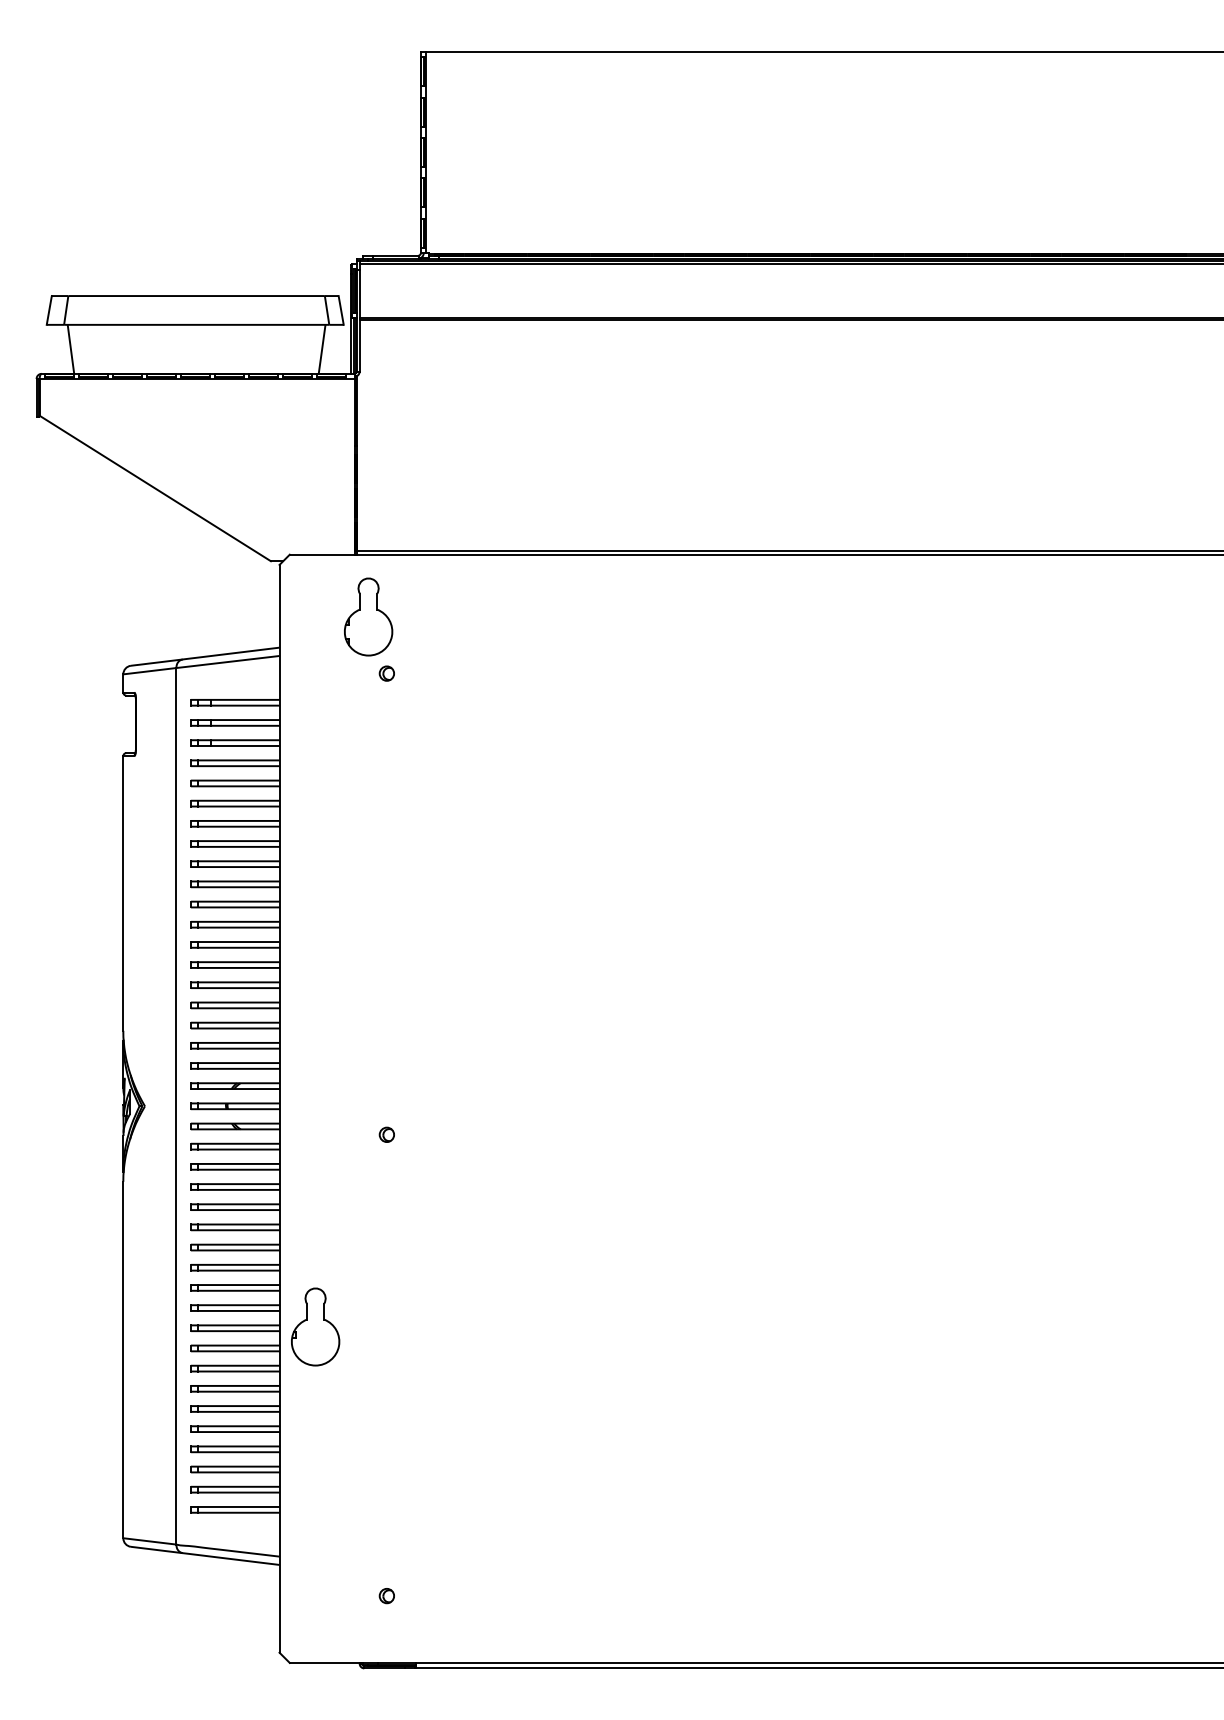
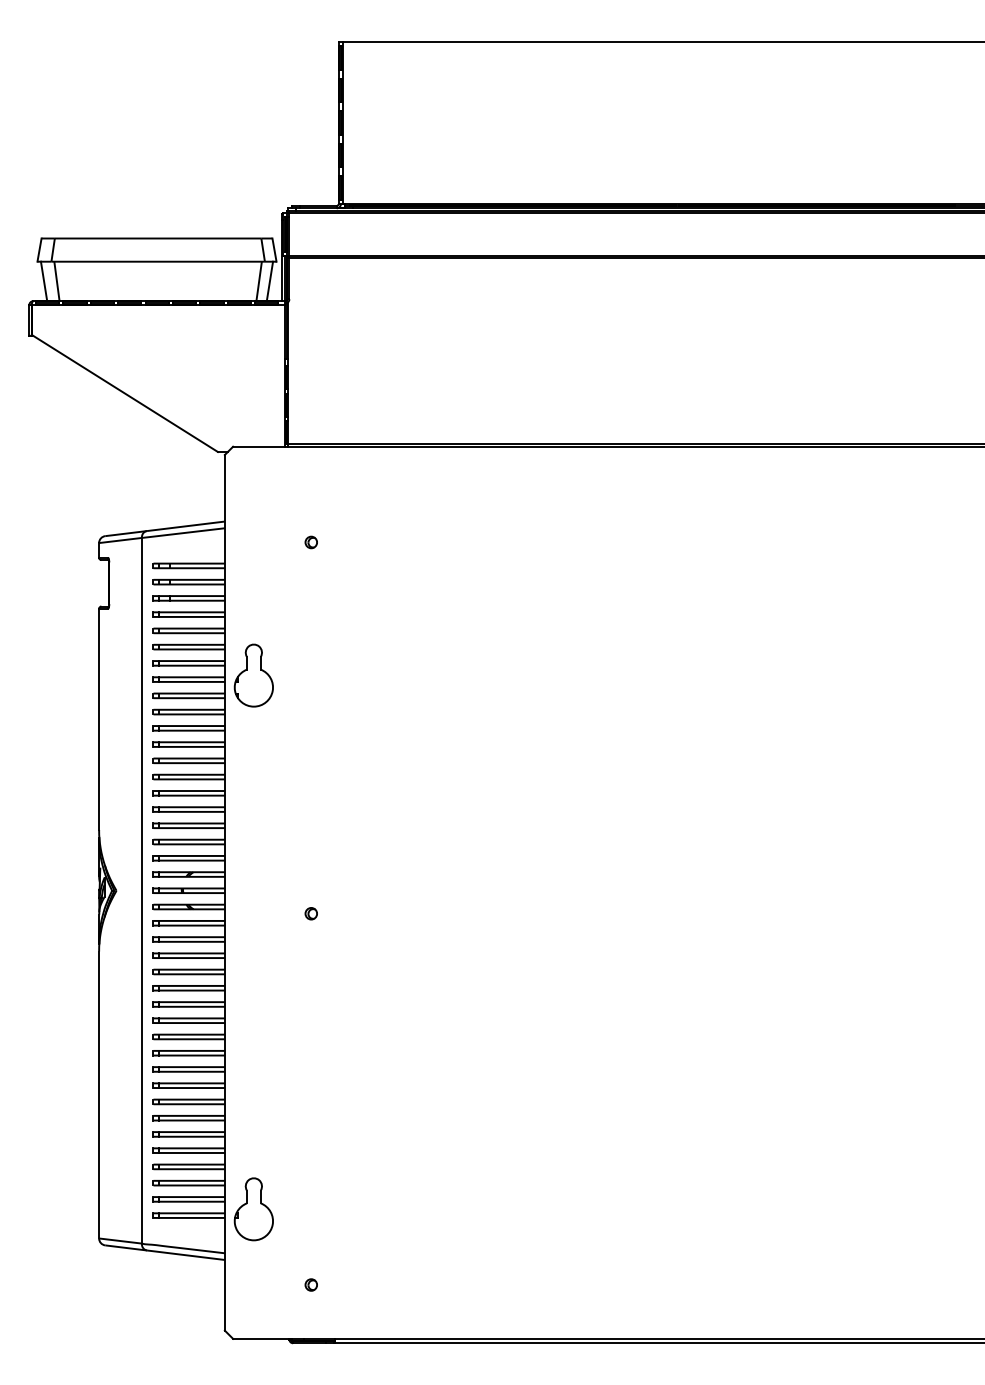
line: (54, 348) -> (43, 280), added
line: (335, 348) -> (269, 280), added
part: (368, 616) -> (253, 675), moved
part: (315, 1326) -> (253, 1208), moved

